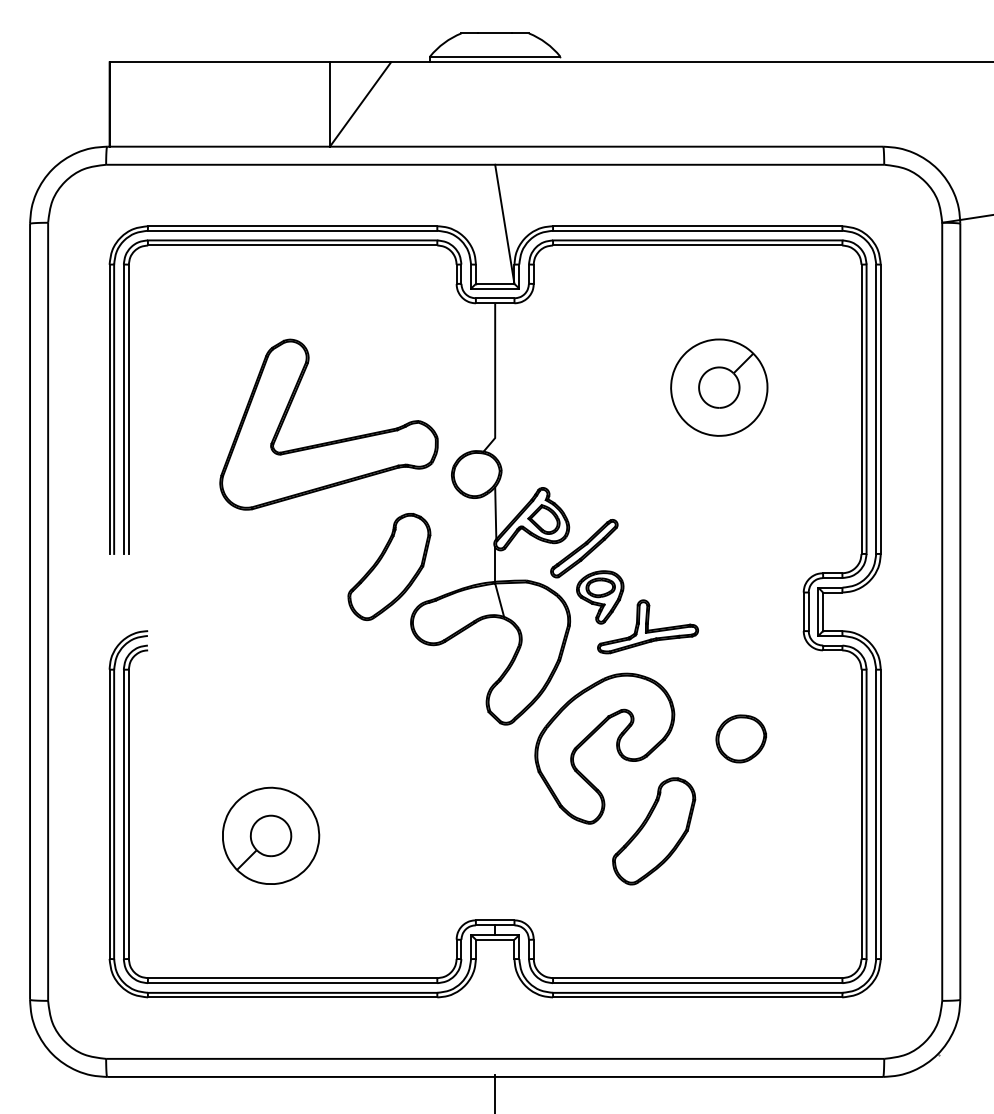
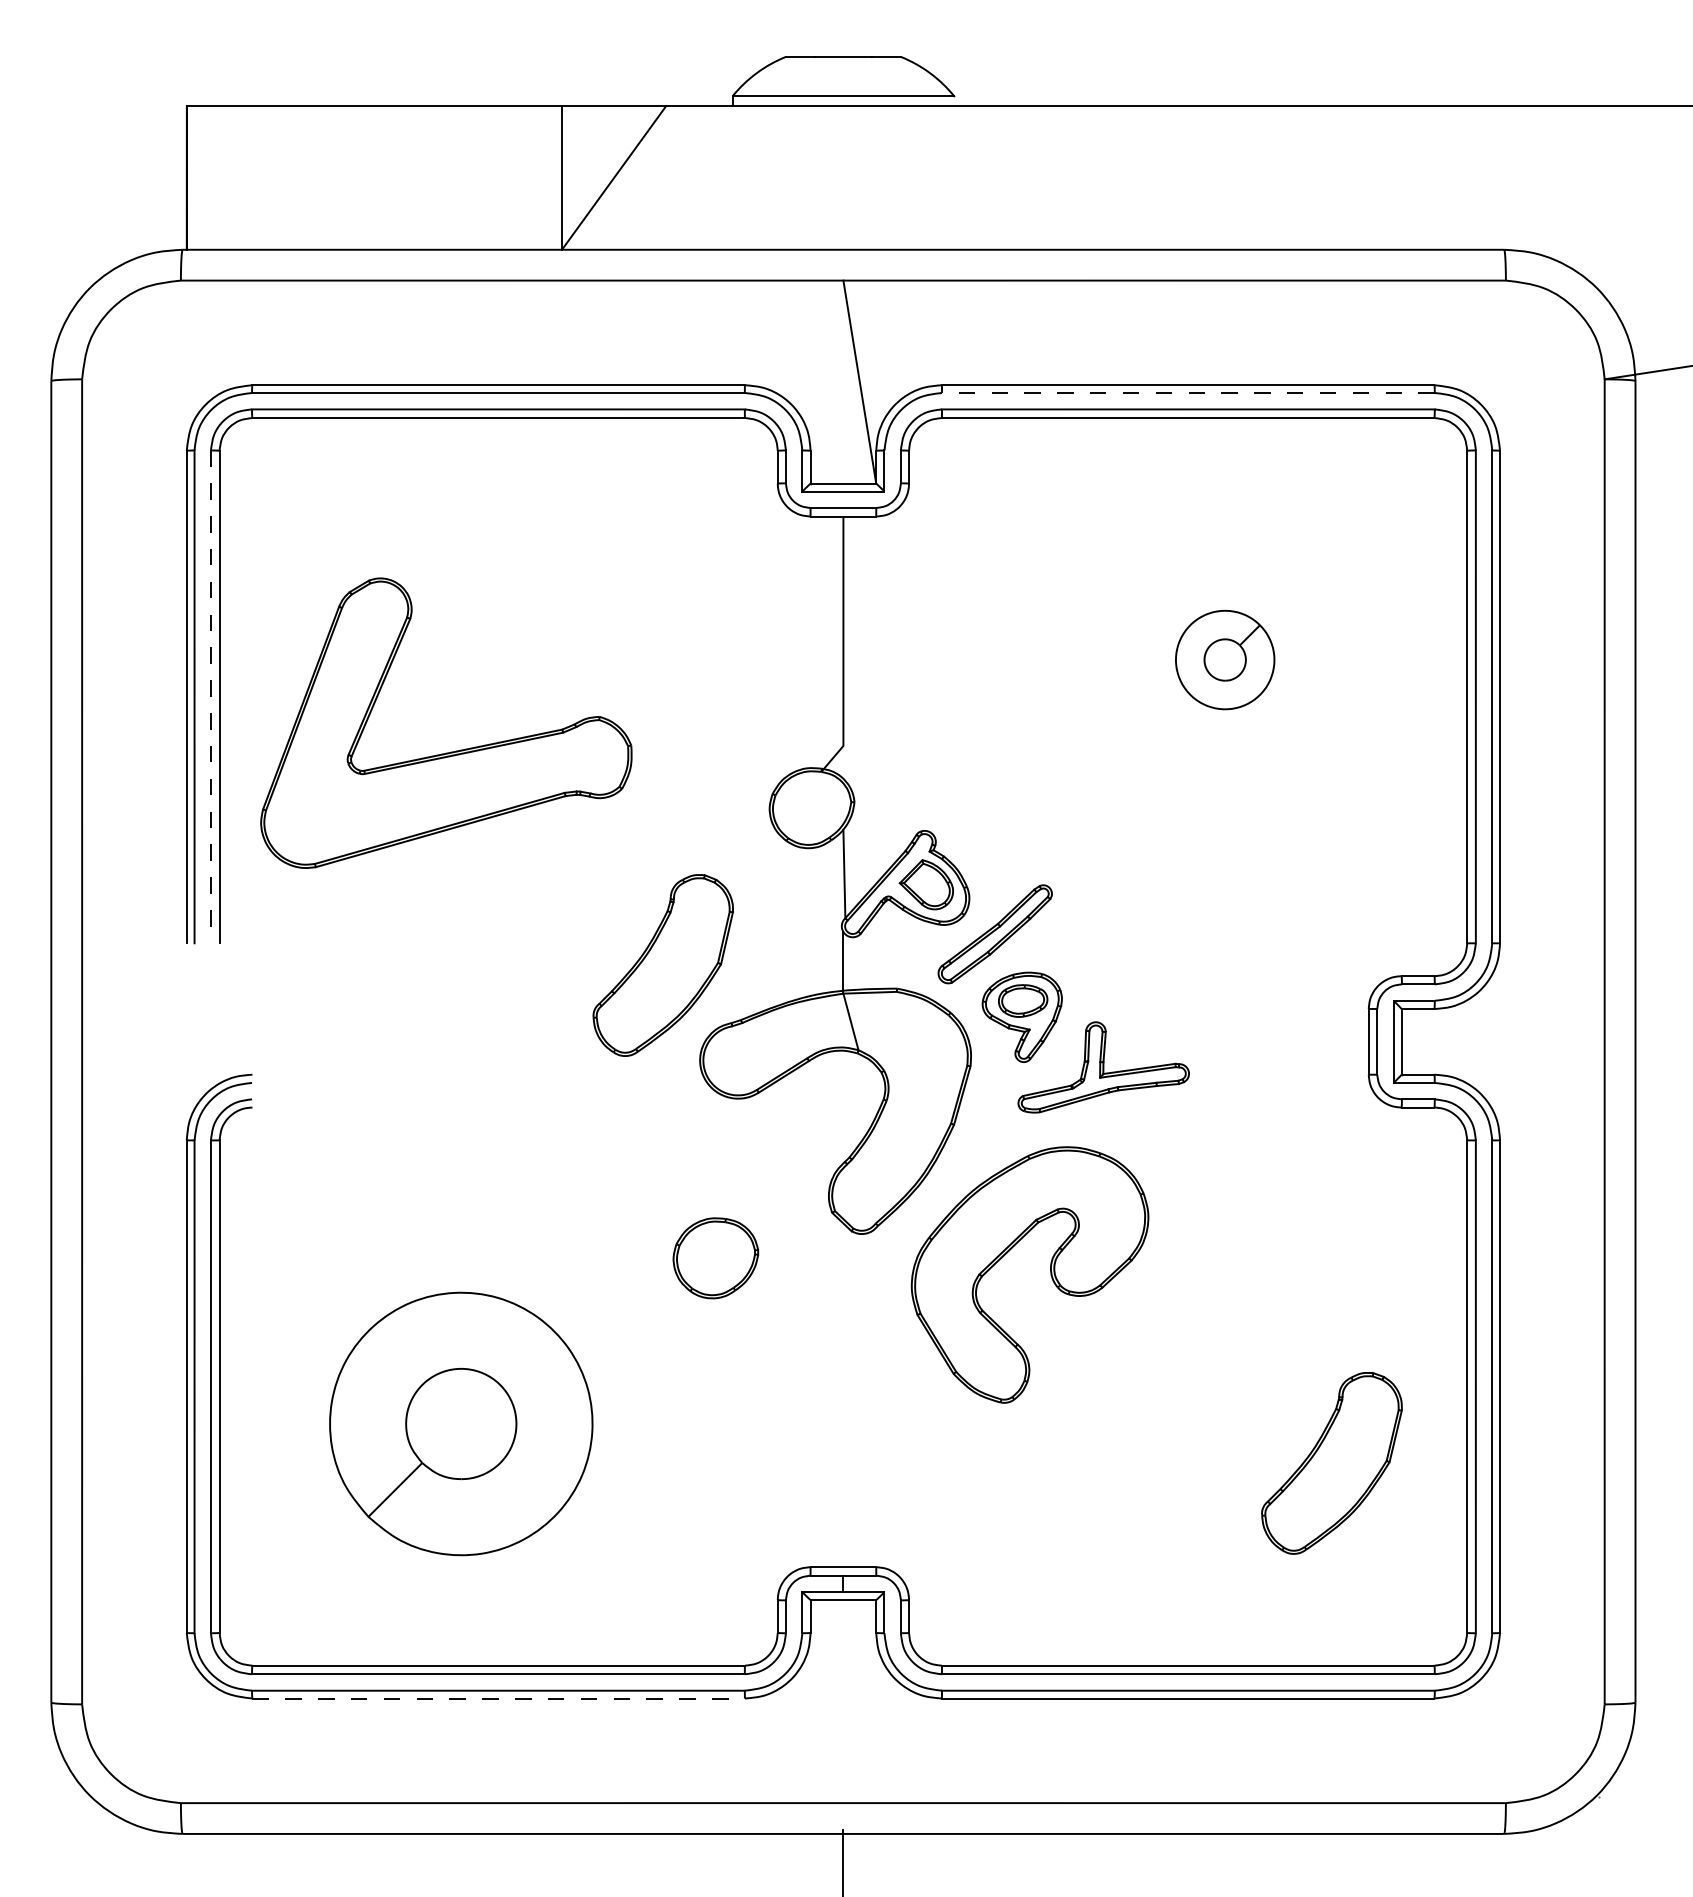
line: (697, 230) -> (1187, 392), solid -> dashed
part: (719, 387) -> (1225, 659), size x0.6
line: (123, 409) -> (210, 697), solid -> dashed
part: (333, 440) -> (453, 750), moved
part: (740, 738) -> (714, 1257), moved
part: (654, 831) -> (1332, 1463), moved
part: (271, 835) -> (462, 1422), size x1.6
line: (292, 997) -> (498, 1698), solid -> dashed

